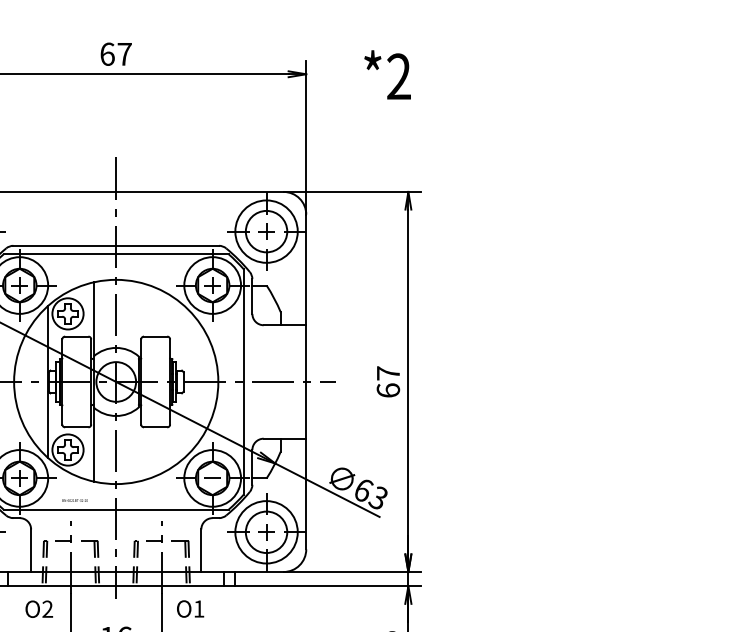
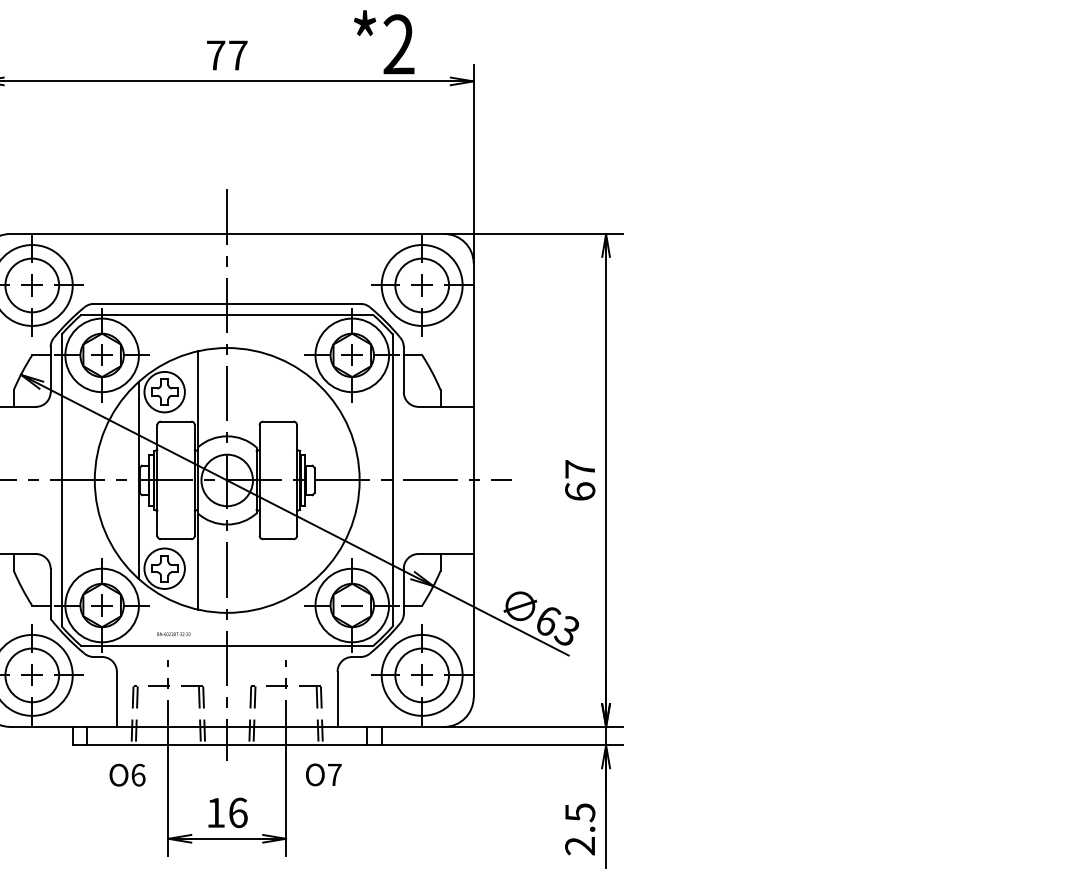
text: (107, 54) -> (216, 55), 67 -> 77
text: (387, 75) -> (384, 42), moved
text: (47, 608) -> (138, 774), O2 -> O6
text: (198, 608) -> (334, 774), O1 -> O7

